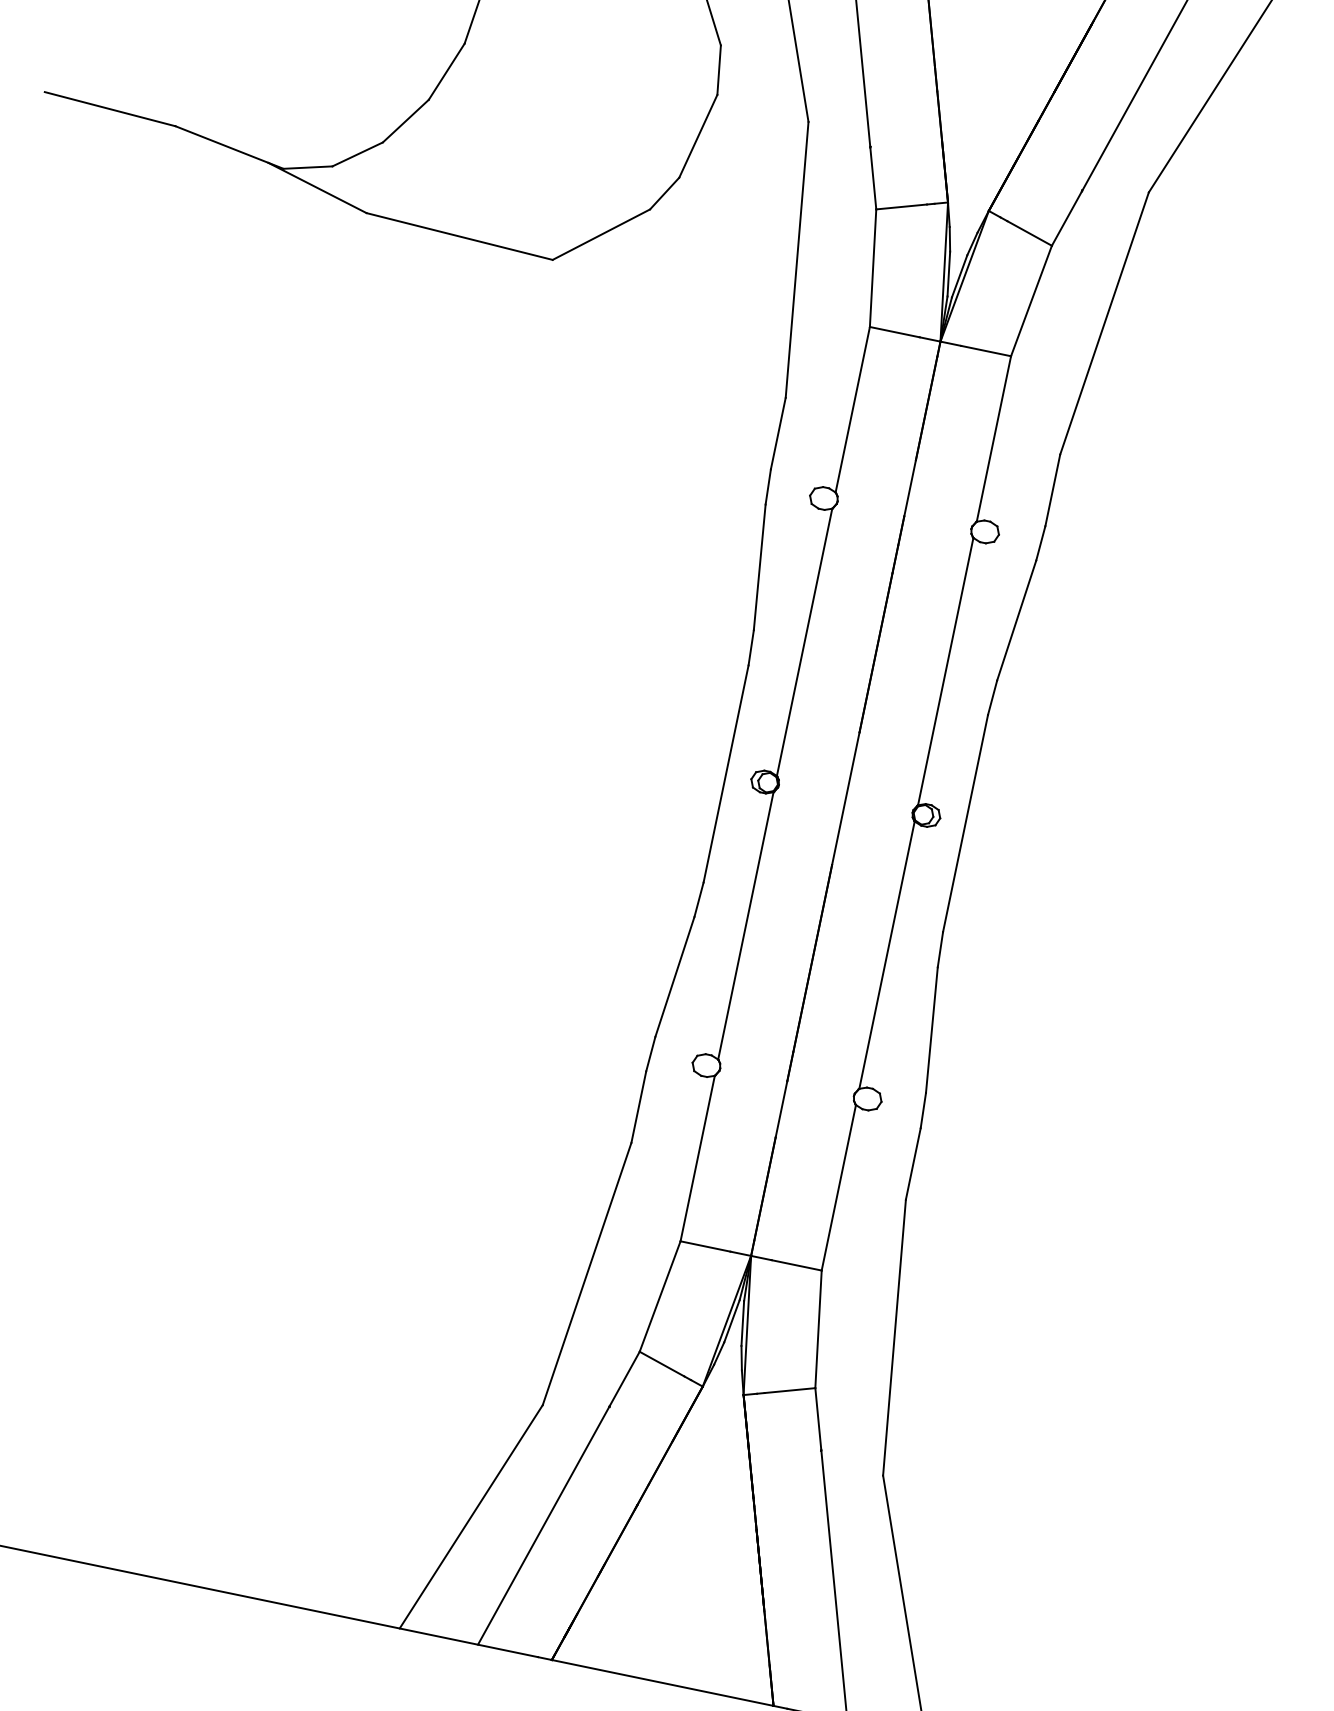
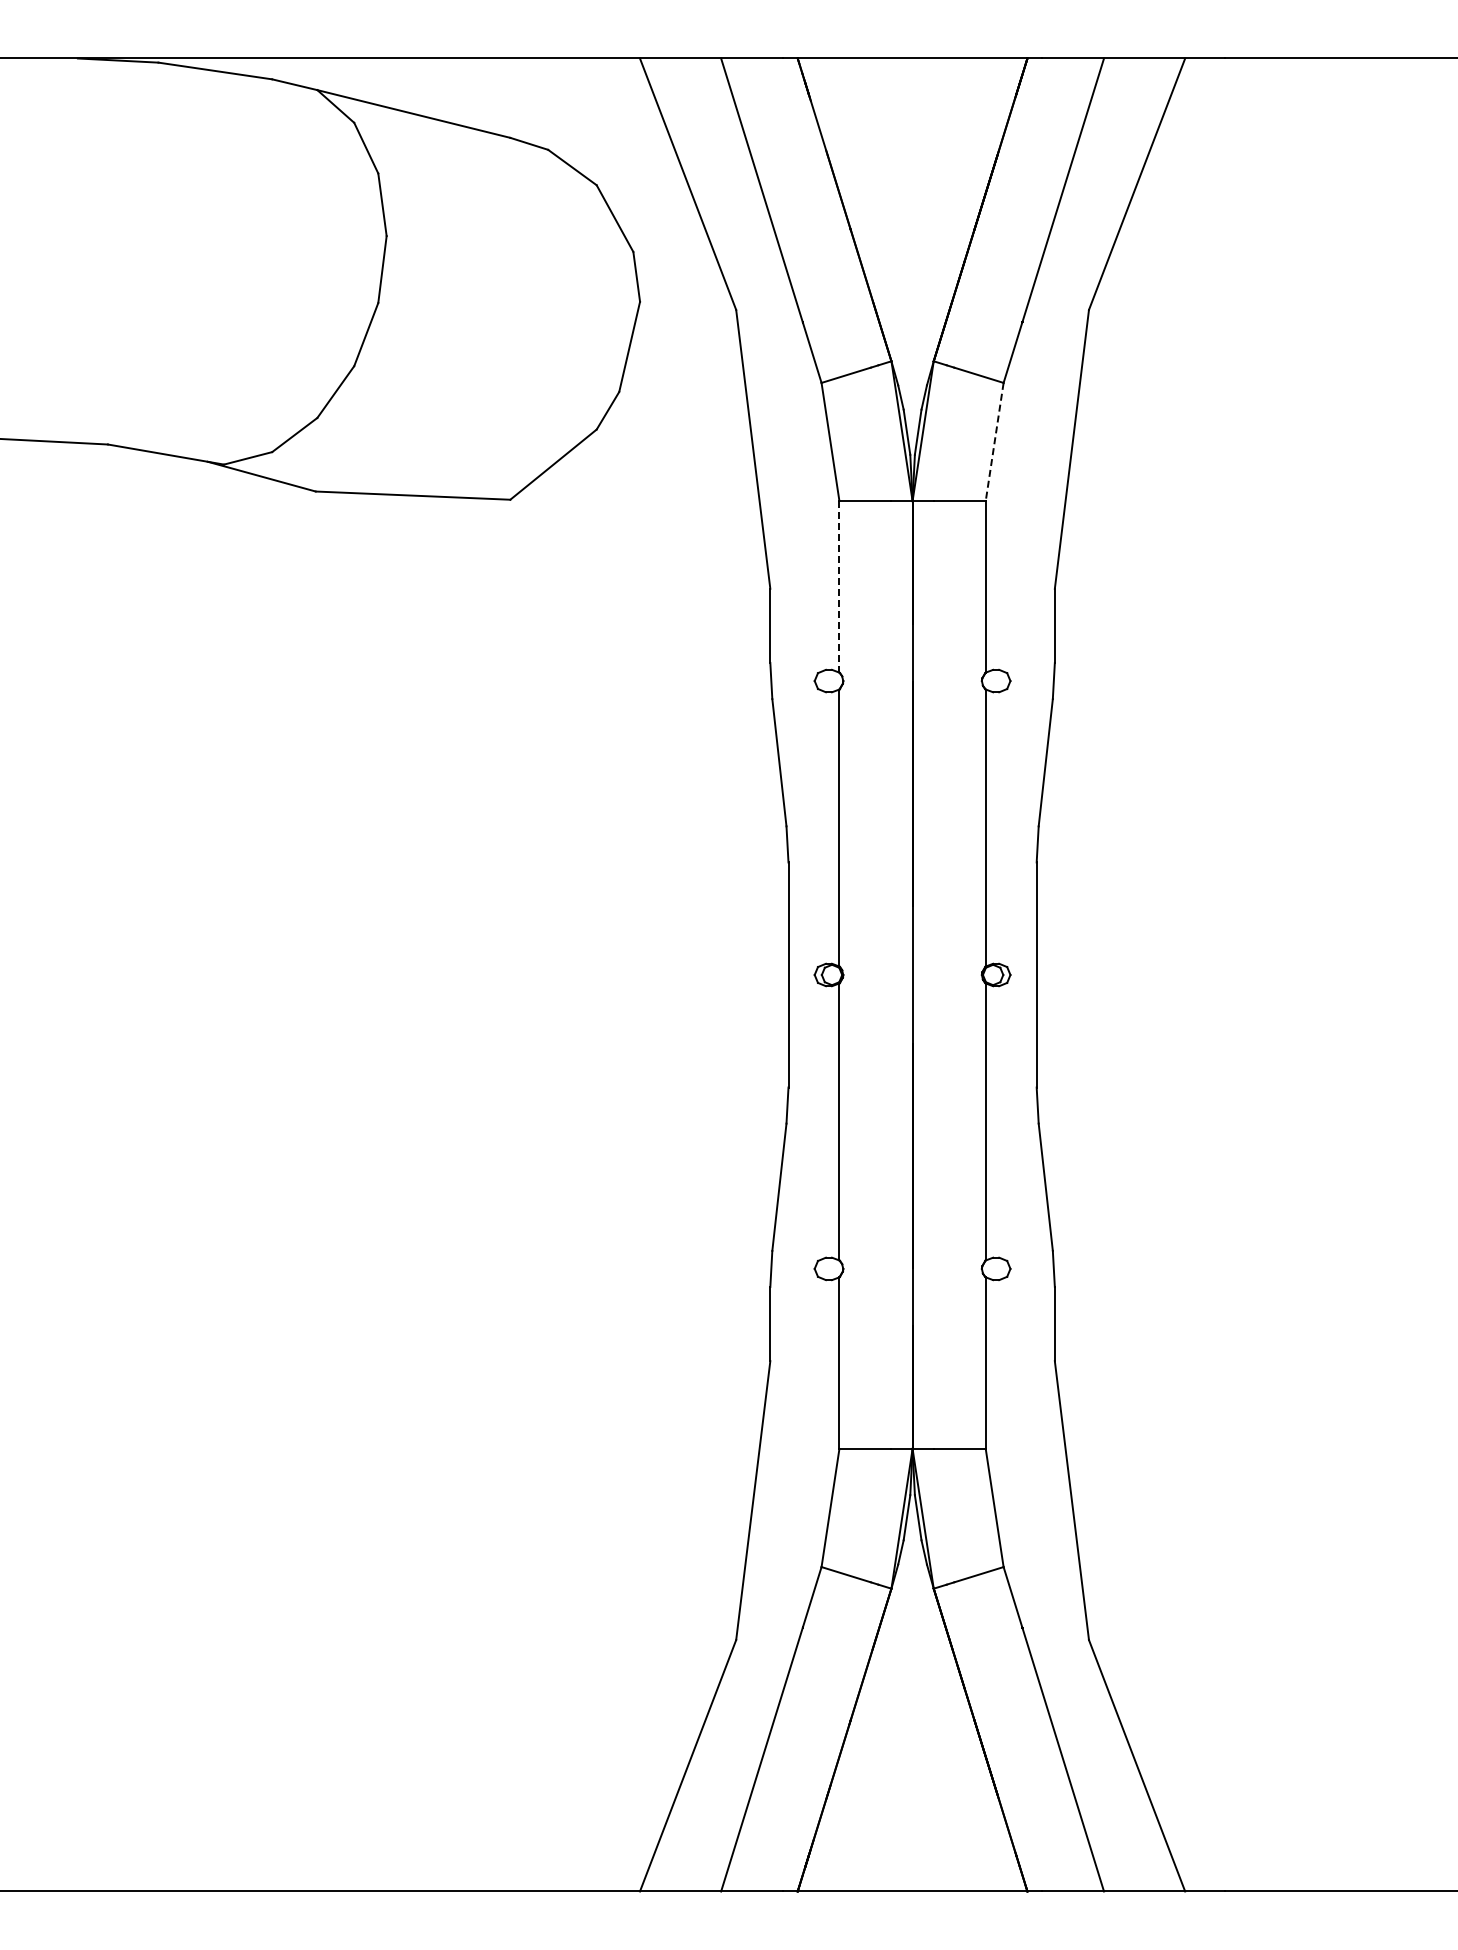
line: (1031, 301) -> (994, 442), solid -> dashed
line: (852, 409) -> (839, 586), solid -> dashed

